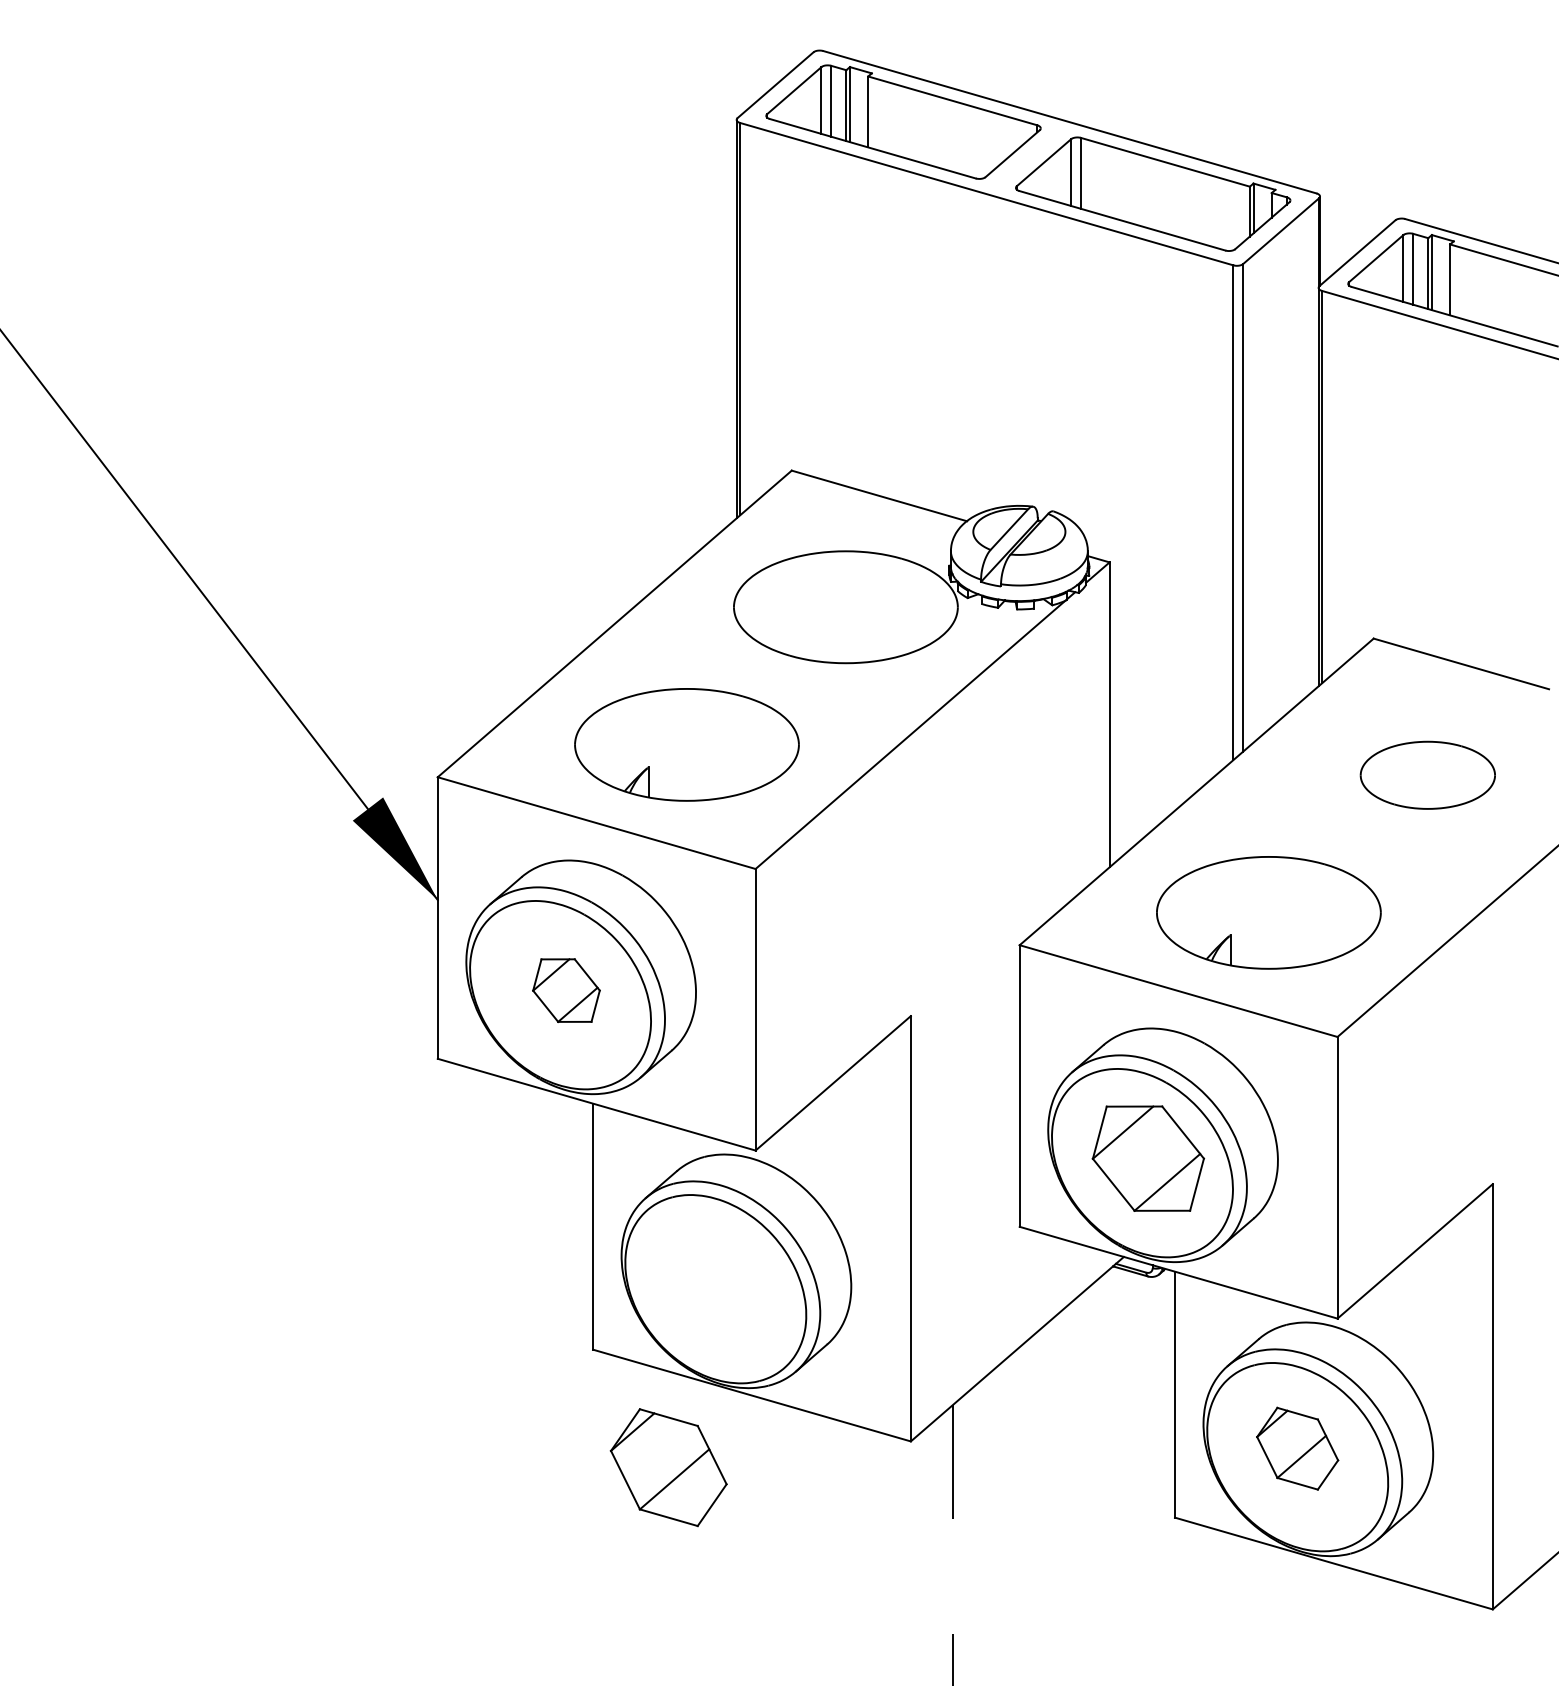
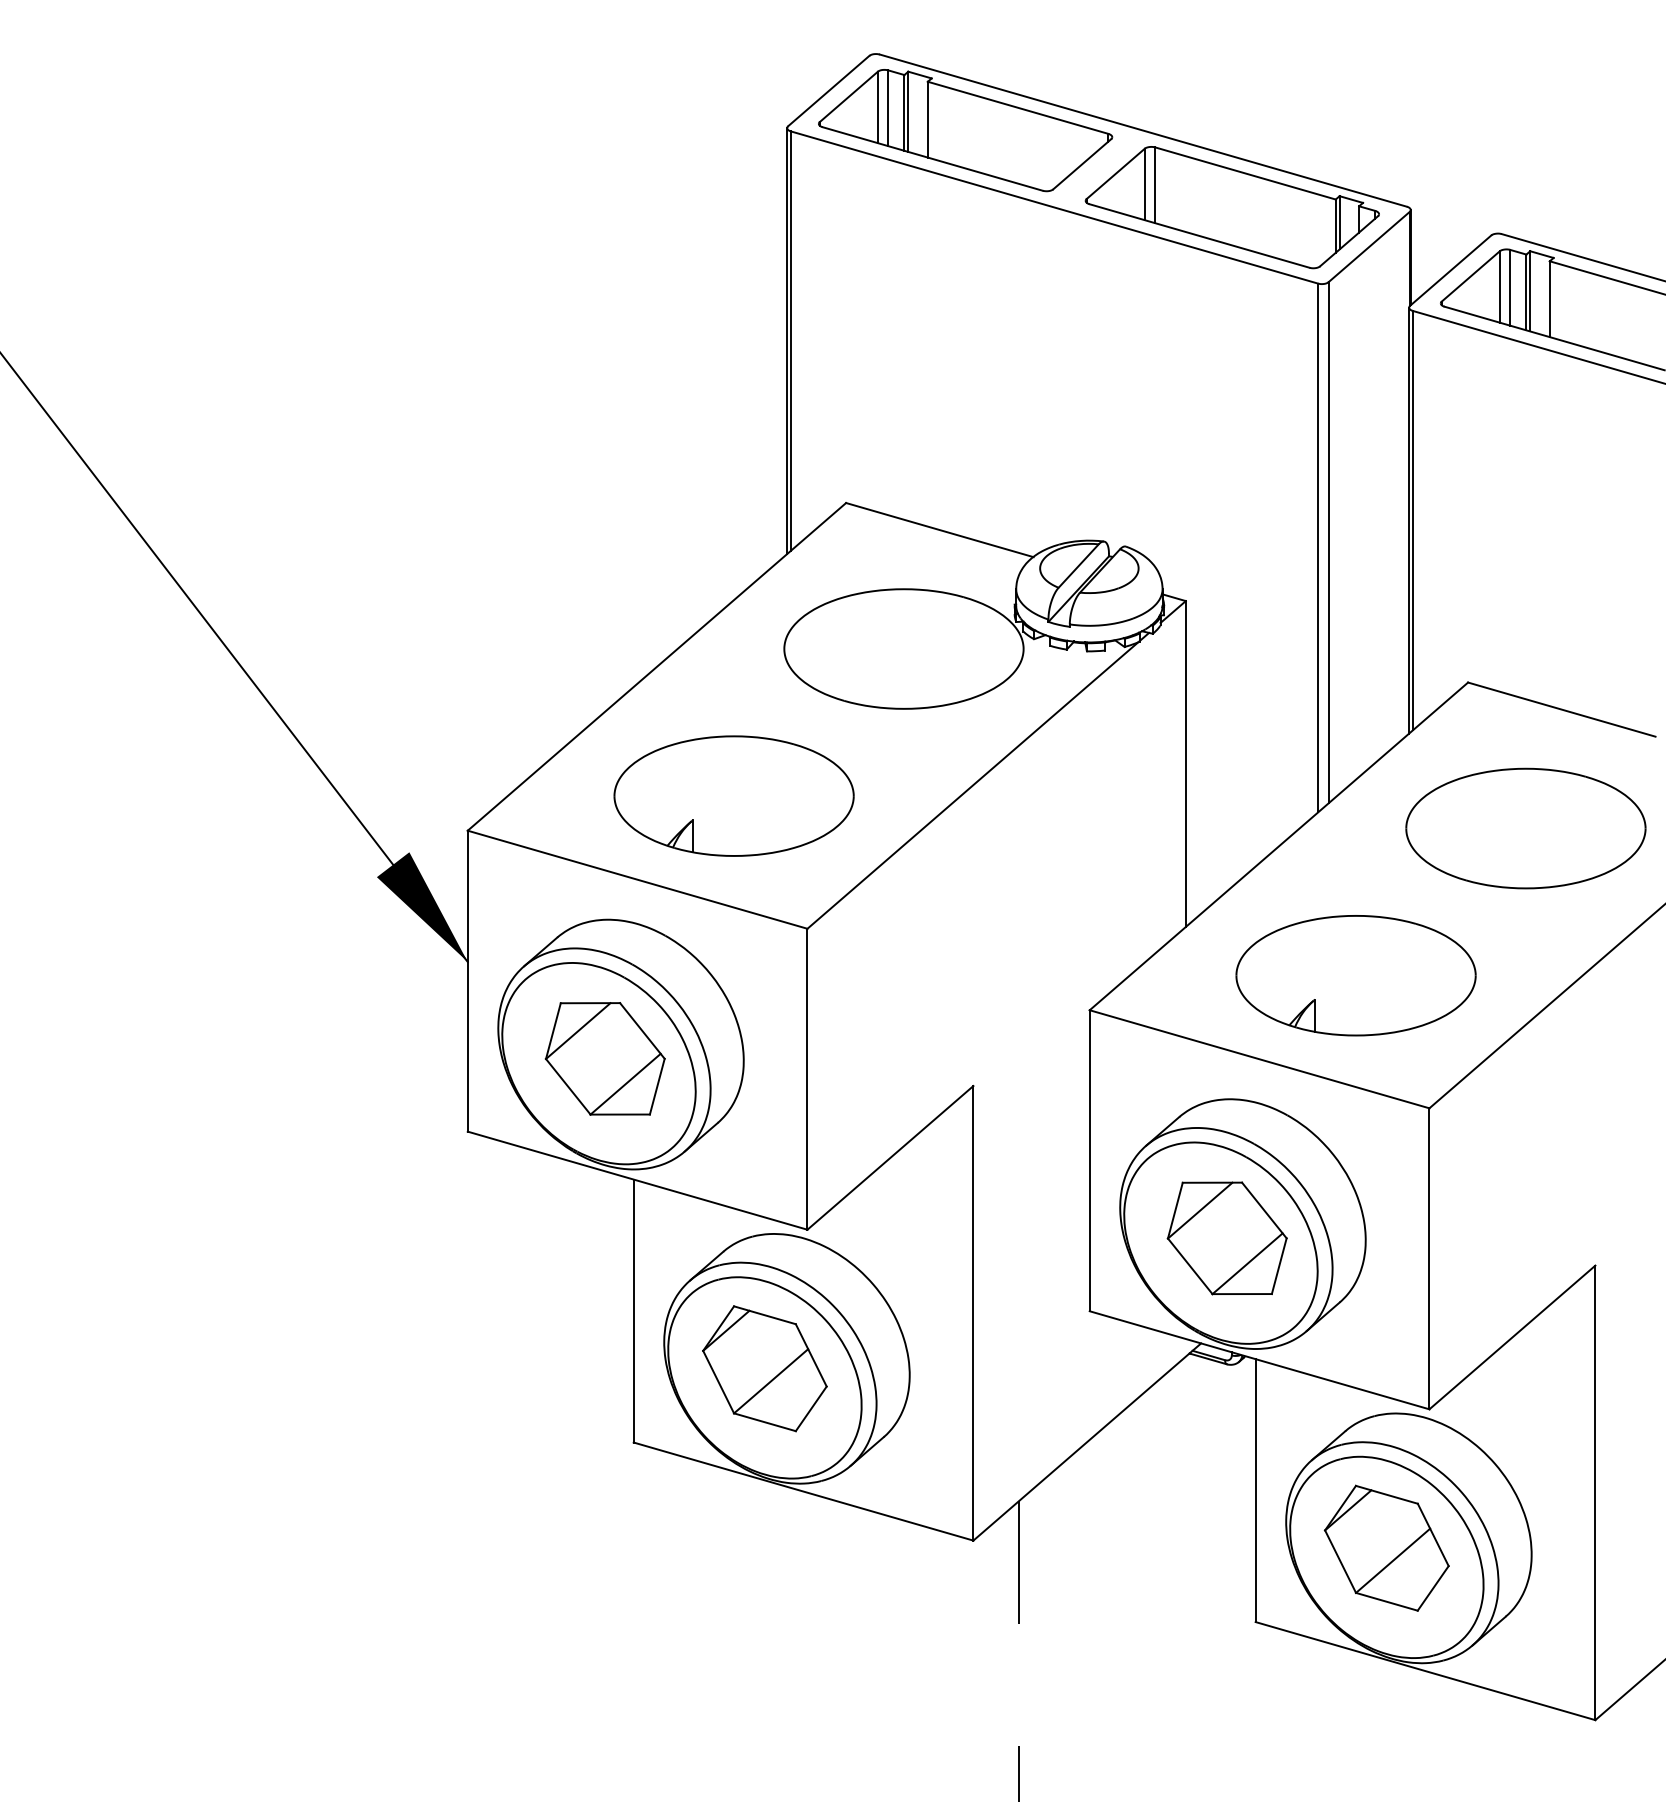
part: (1427, 775) -> (1525, 828), size x1.67
part: (566, 990) -> (605, 1058), size x1.67
part: (1297, 1448) -> (1386, 1548), size x1.43
part: (668, 1467) -> (764, 1368), moved

